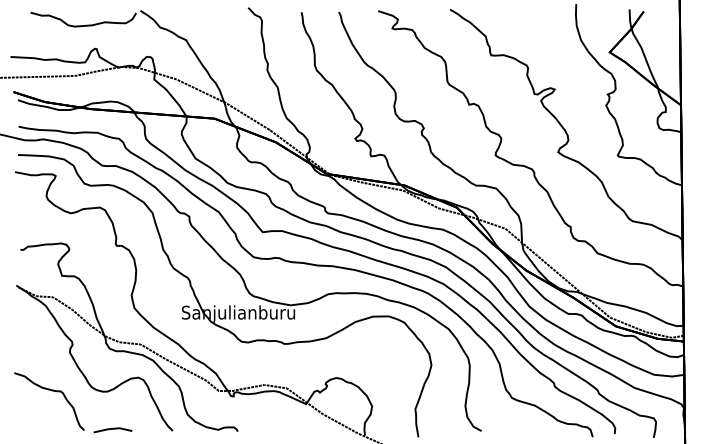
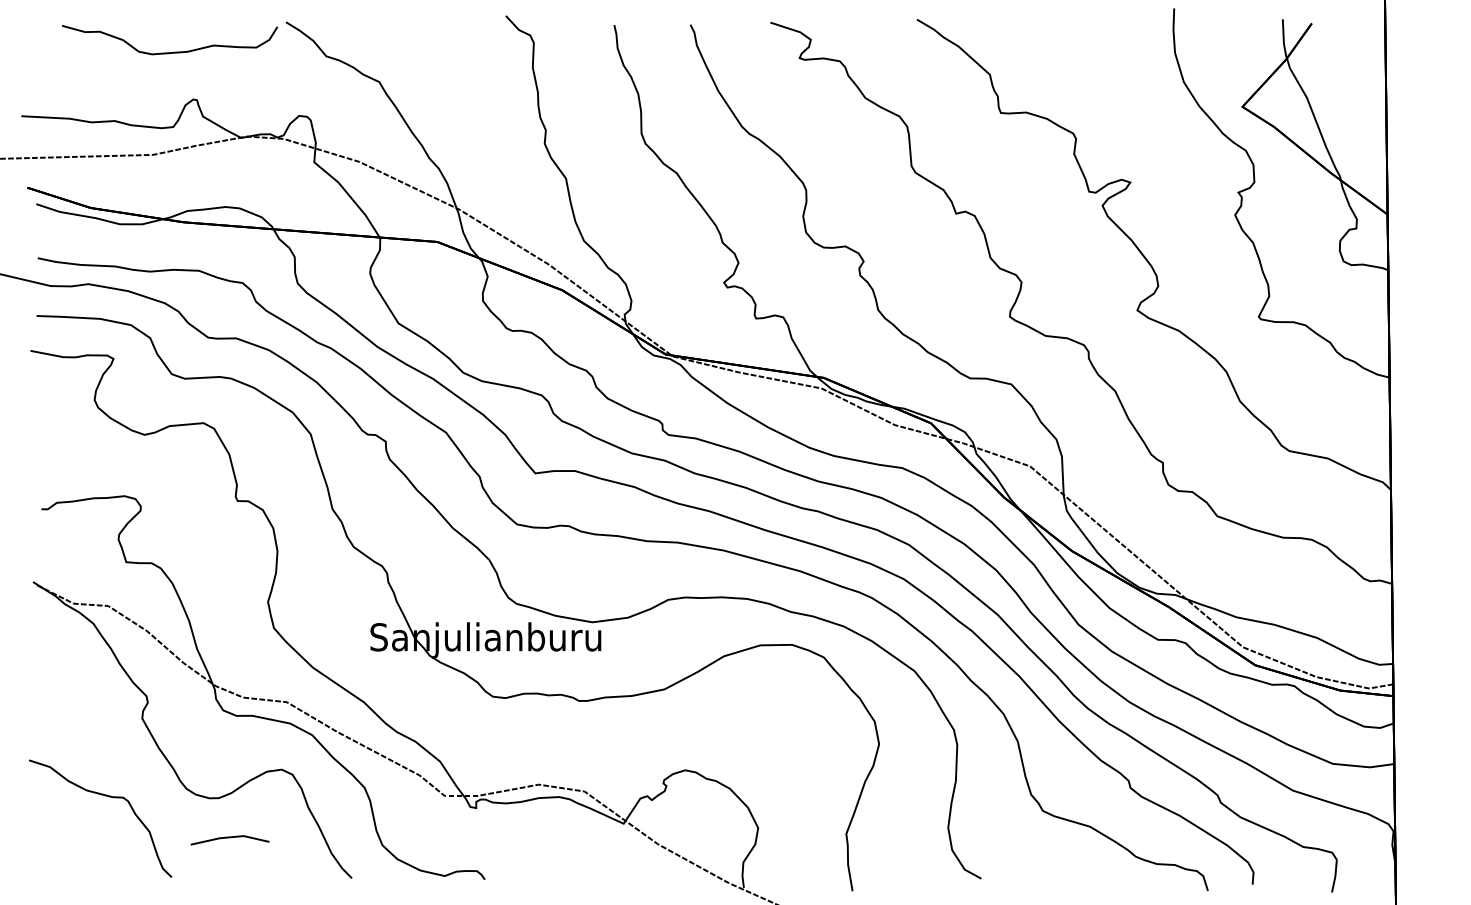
line: (112, 429) -> (229, 838), moved

